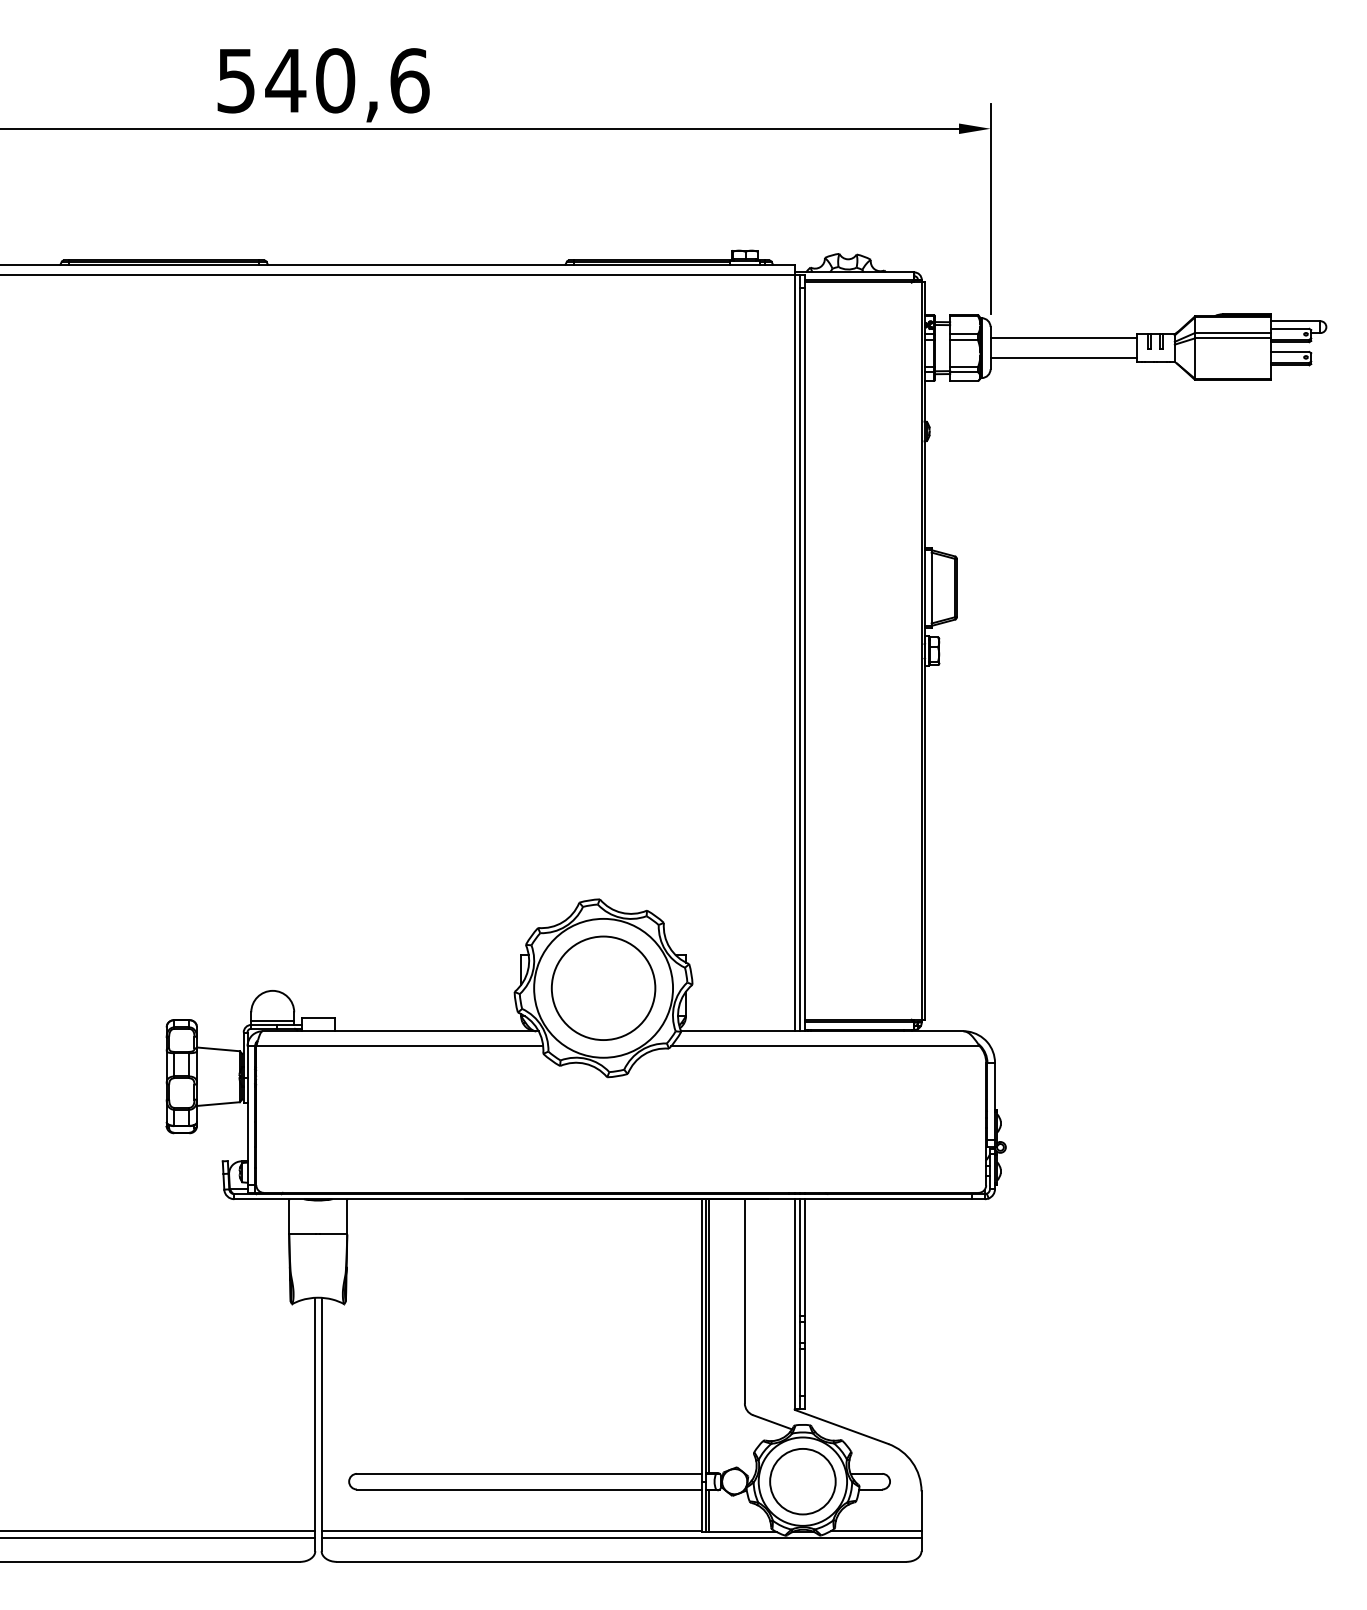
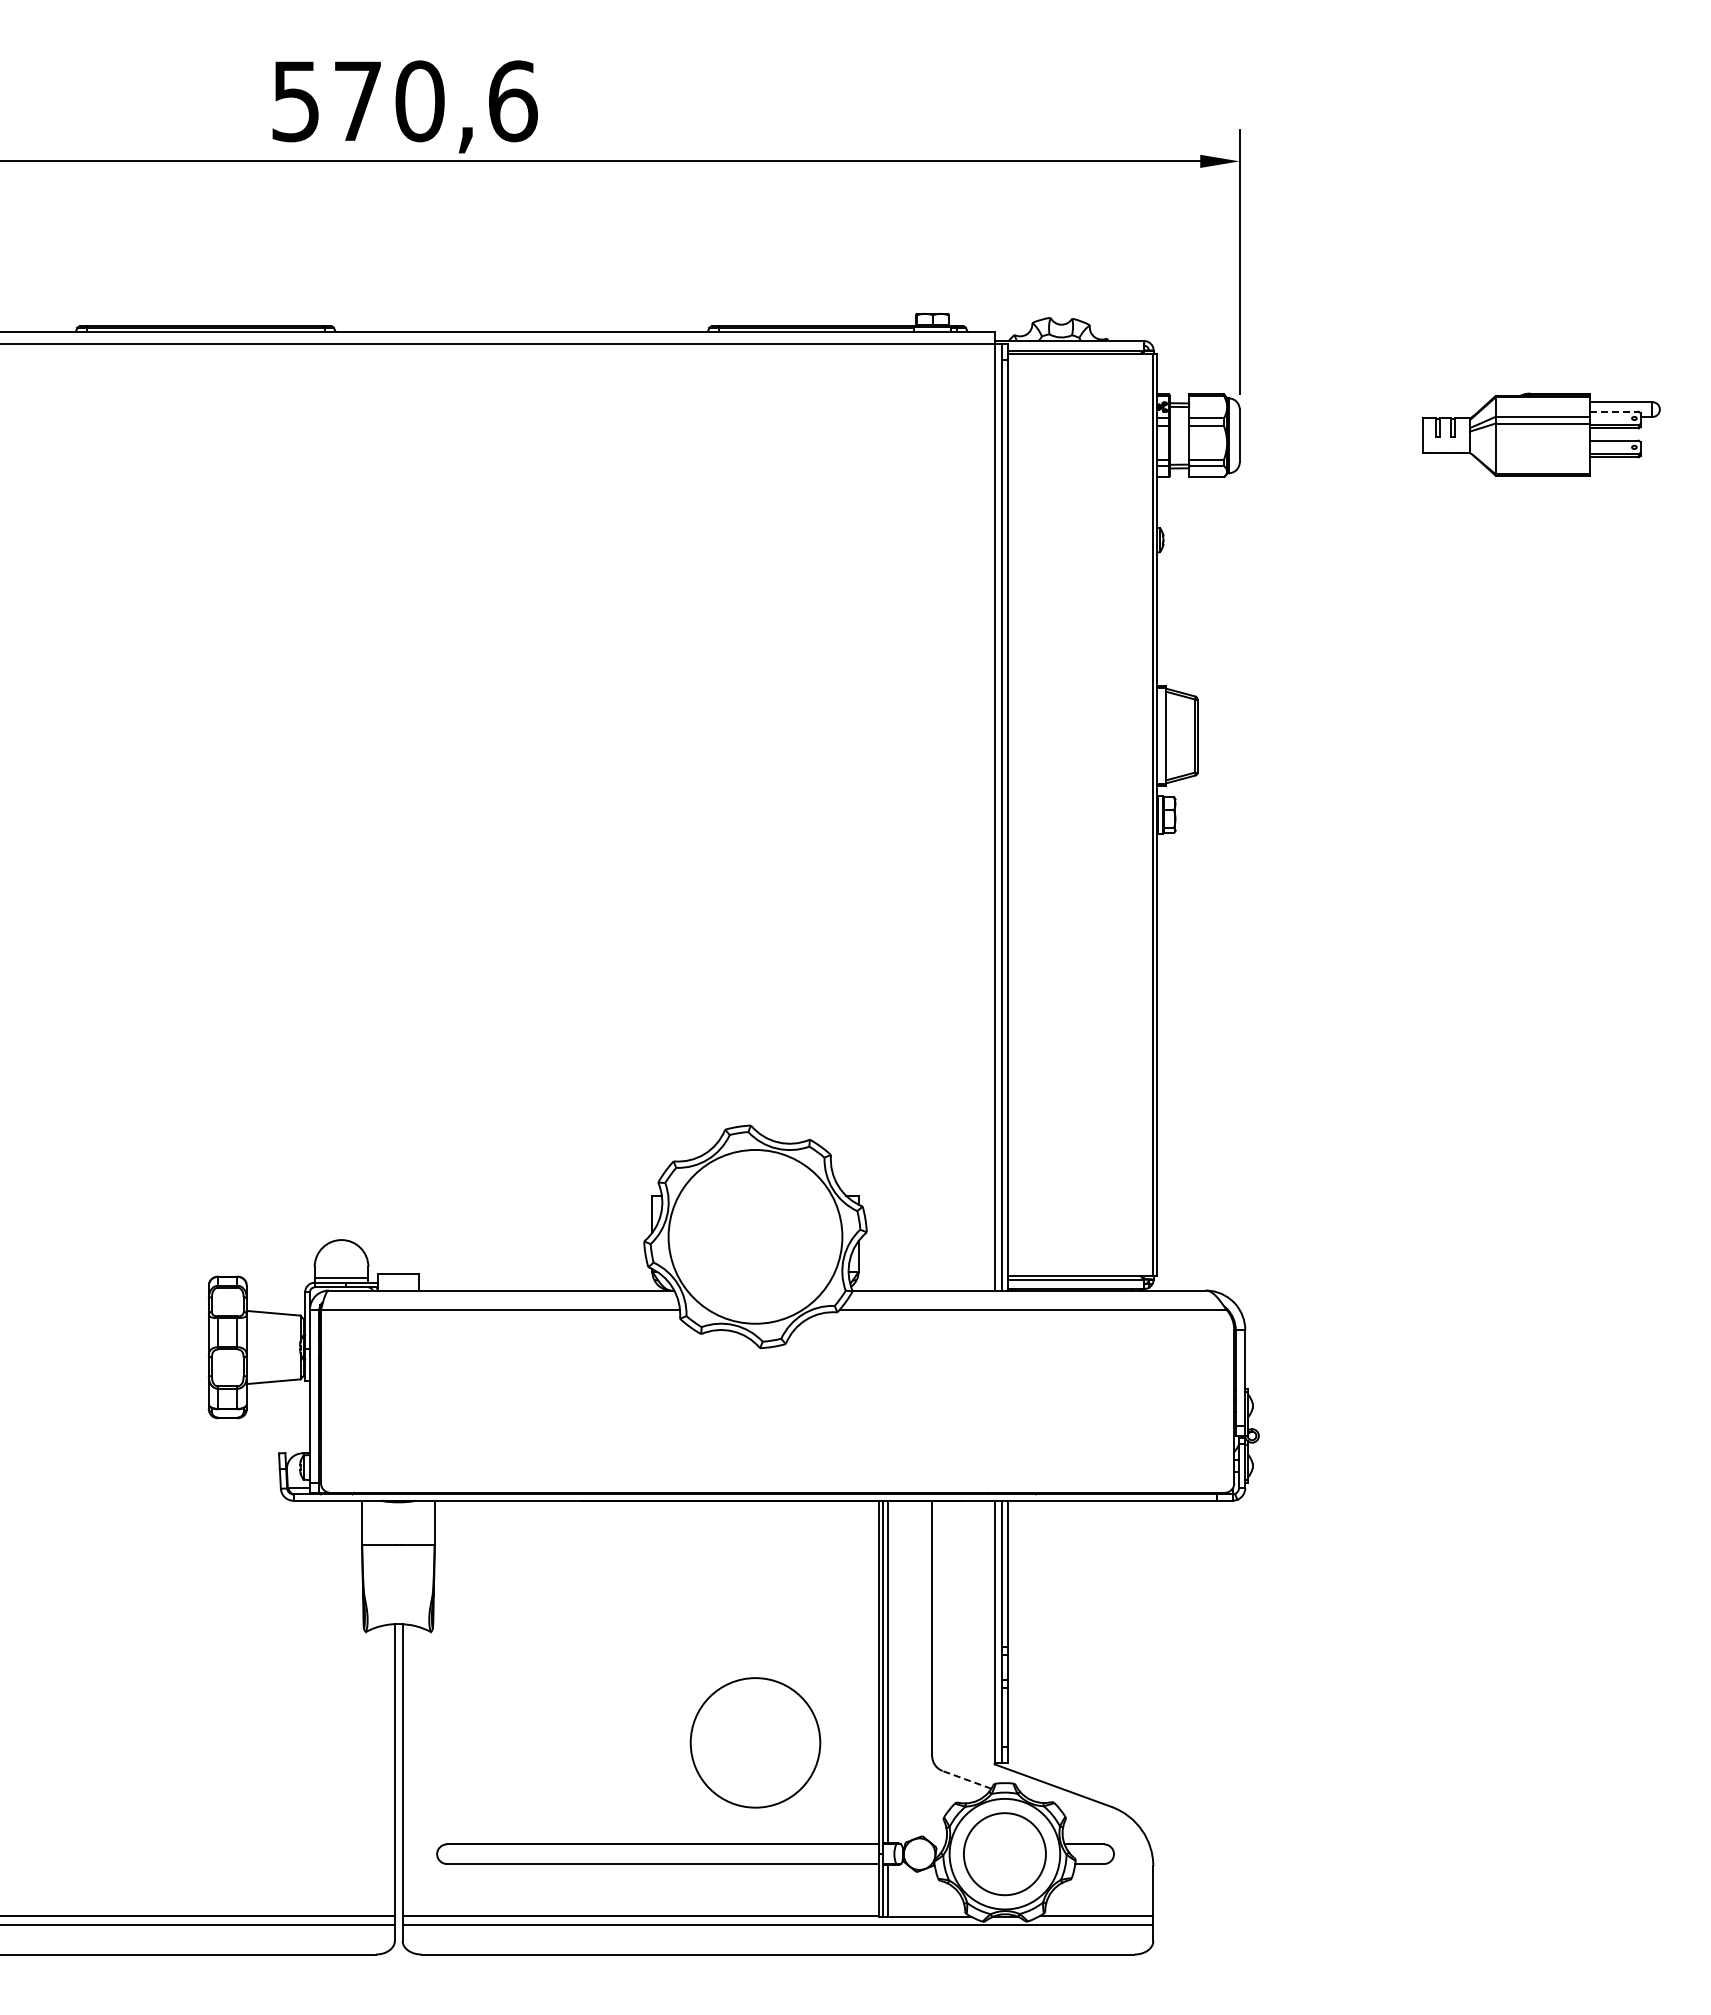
text: (285, 80) -> (357, 100), 540,6 -> 570,6
line: (1290, 328) -> (1615, 411), solid -> dashed
line: (1063, 338) -> (1330, 423), removed
line: (1063, 358) -> (1330, 448), removed
circle: (603, 988) -> (755, 1742), moved
line: (773, 1421) -> (967, 1779), solid -> dashed

